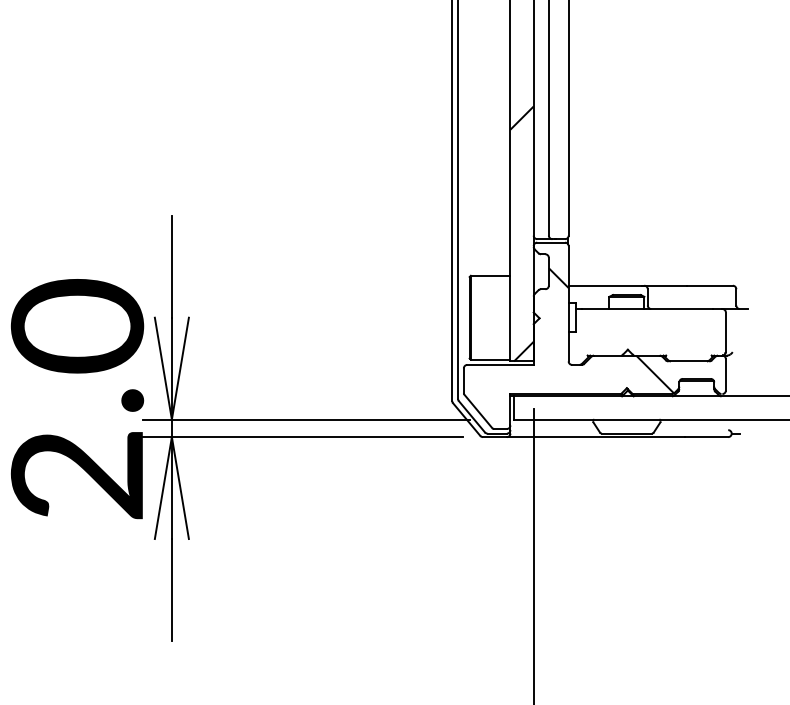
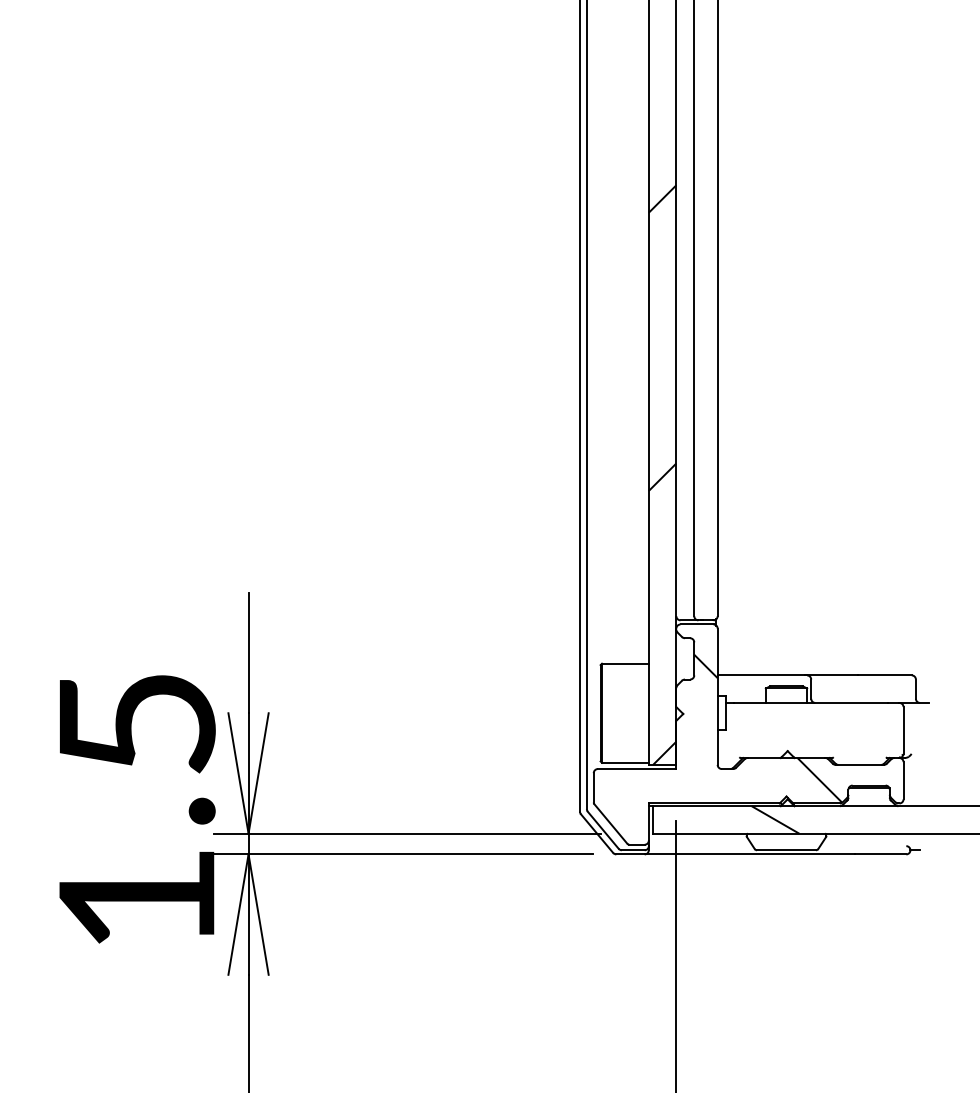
text: (77, 399) -> (136, 809), 2.0 -> 1.5
hatch: (617, 407) -> (775, 819), added

